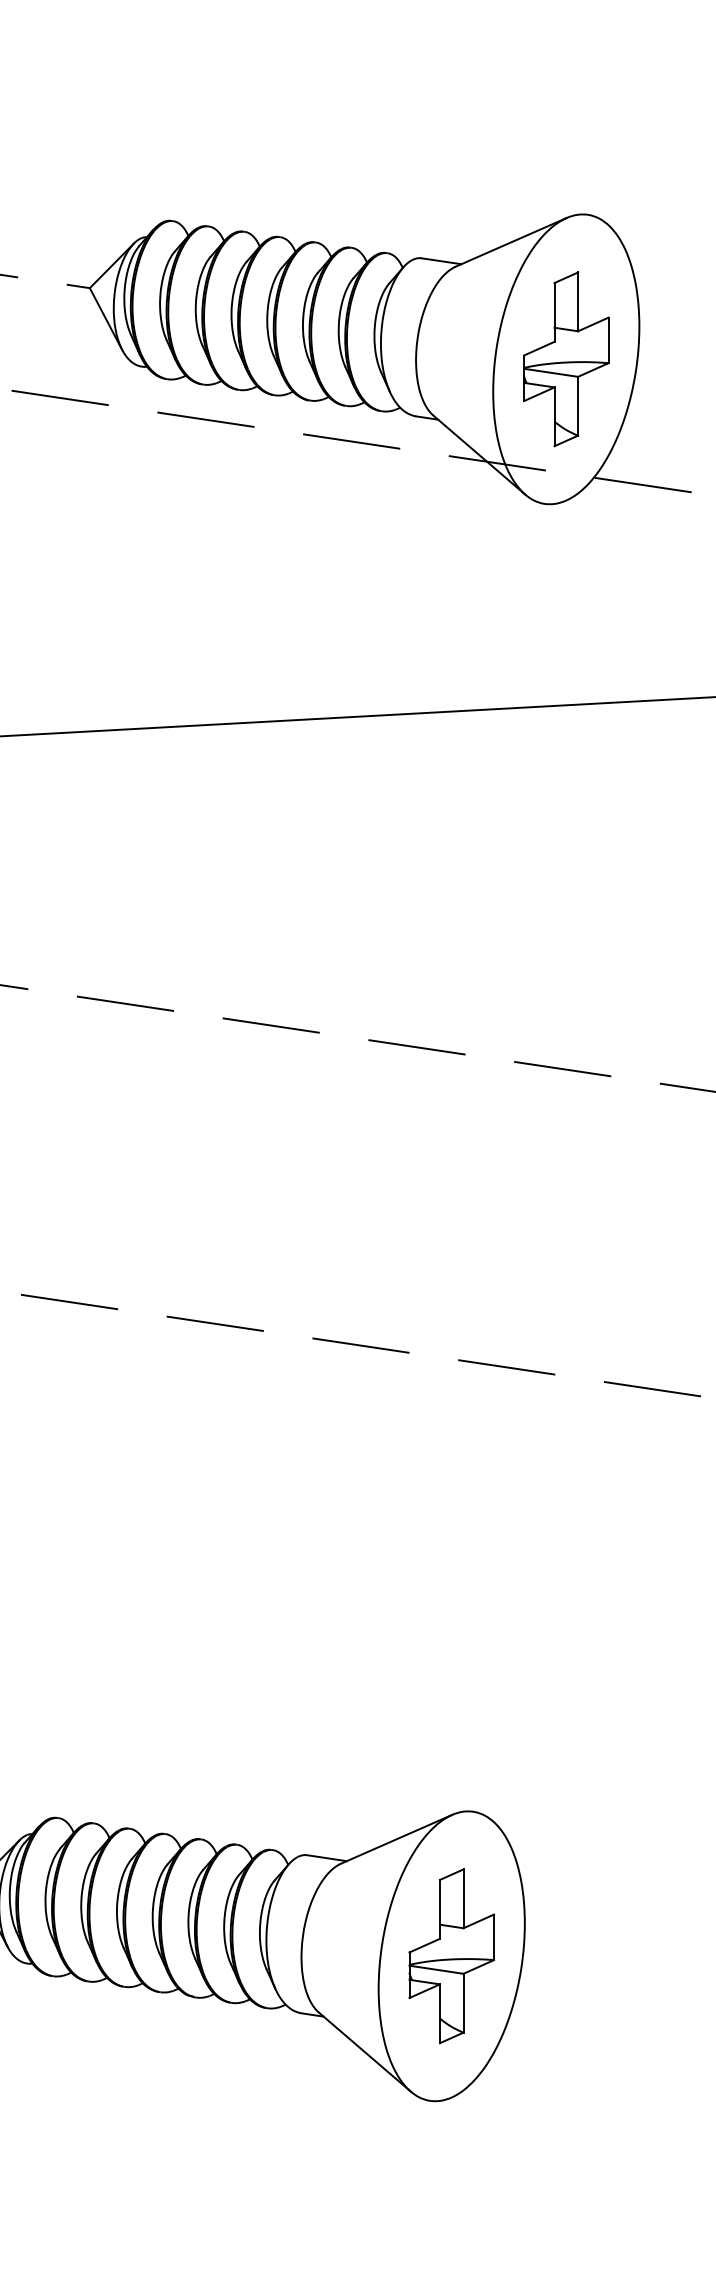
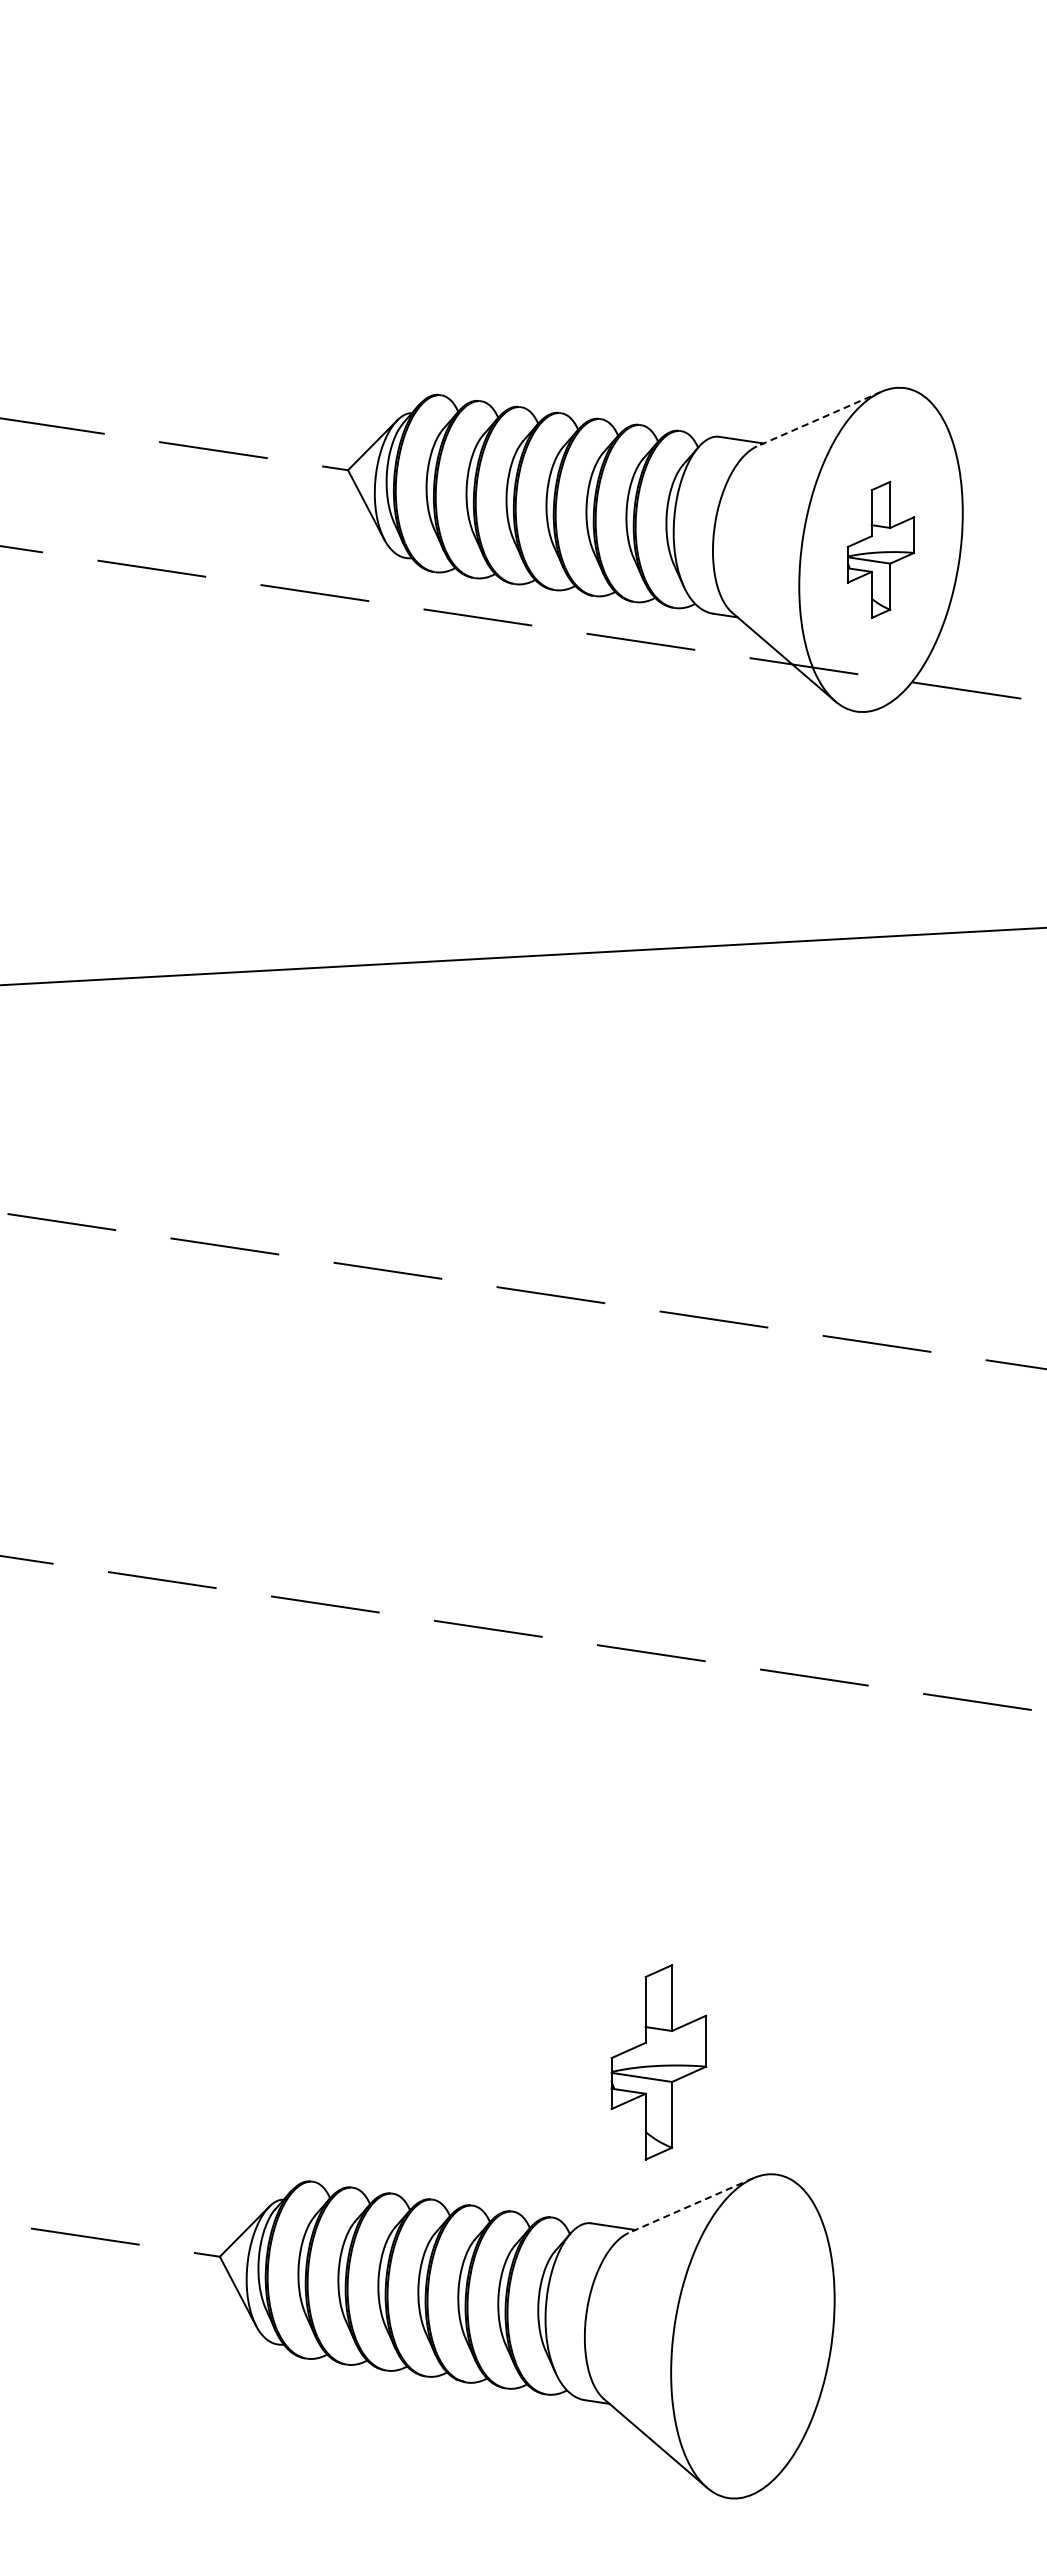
line: (511, 242) -> (819, 419), solid -> dashed
part: (565, 359) -> (880, 549), size x0.7
line: (395, 1839) -> (690, 2205), solid -> dashed
part: (451, 1956) -> (658, 2062), moved

